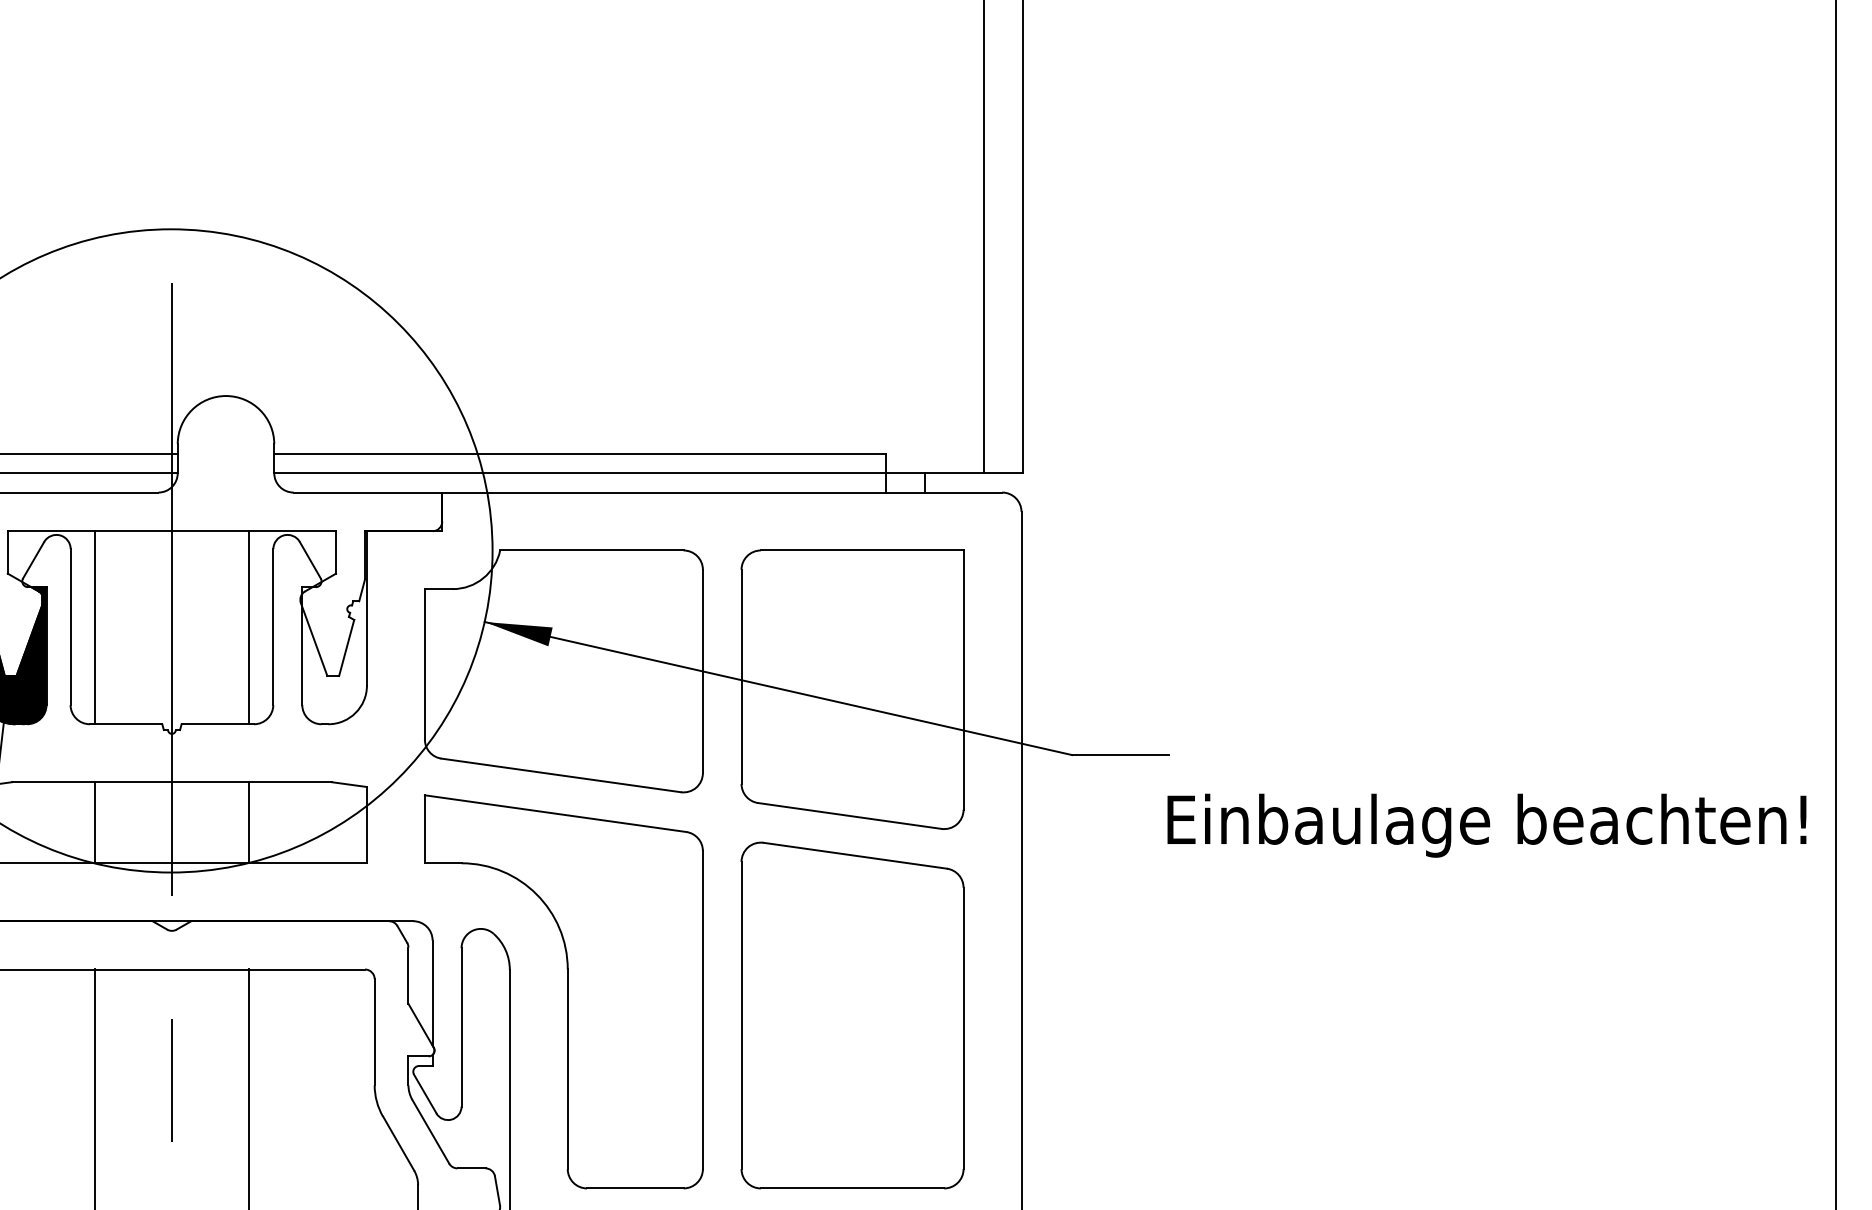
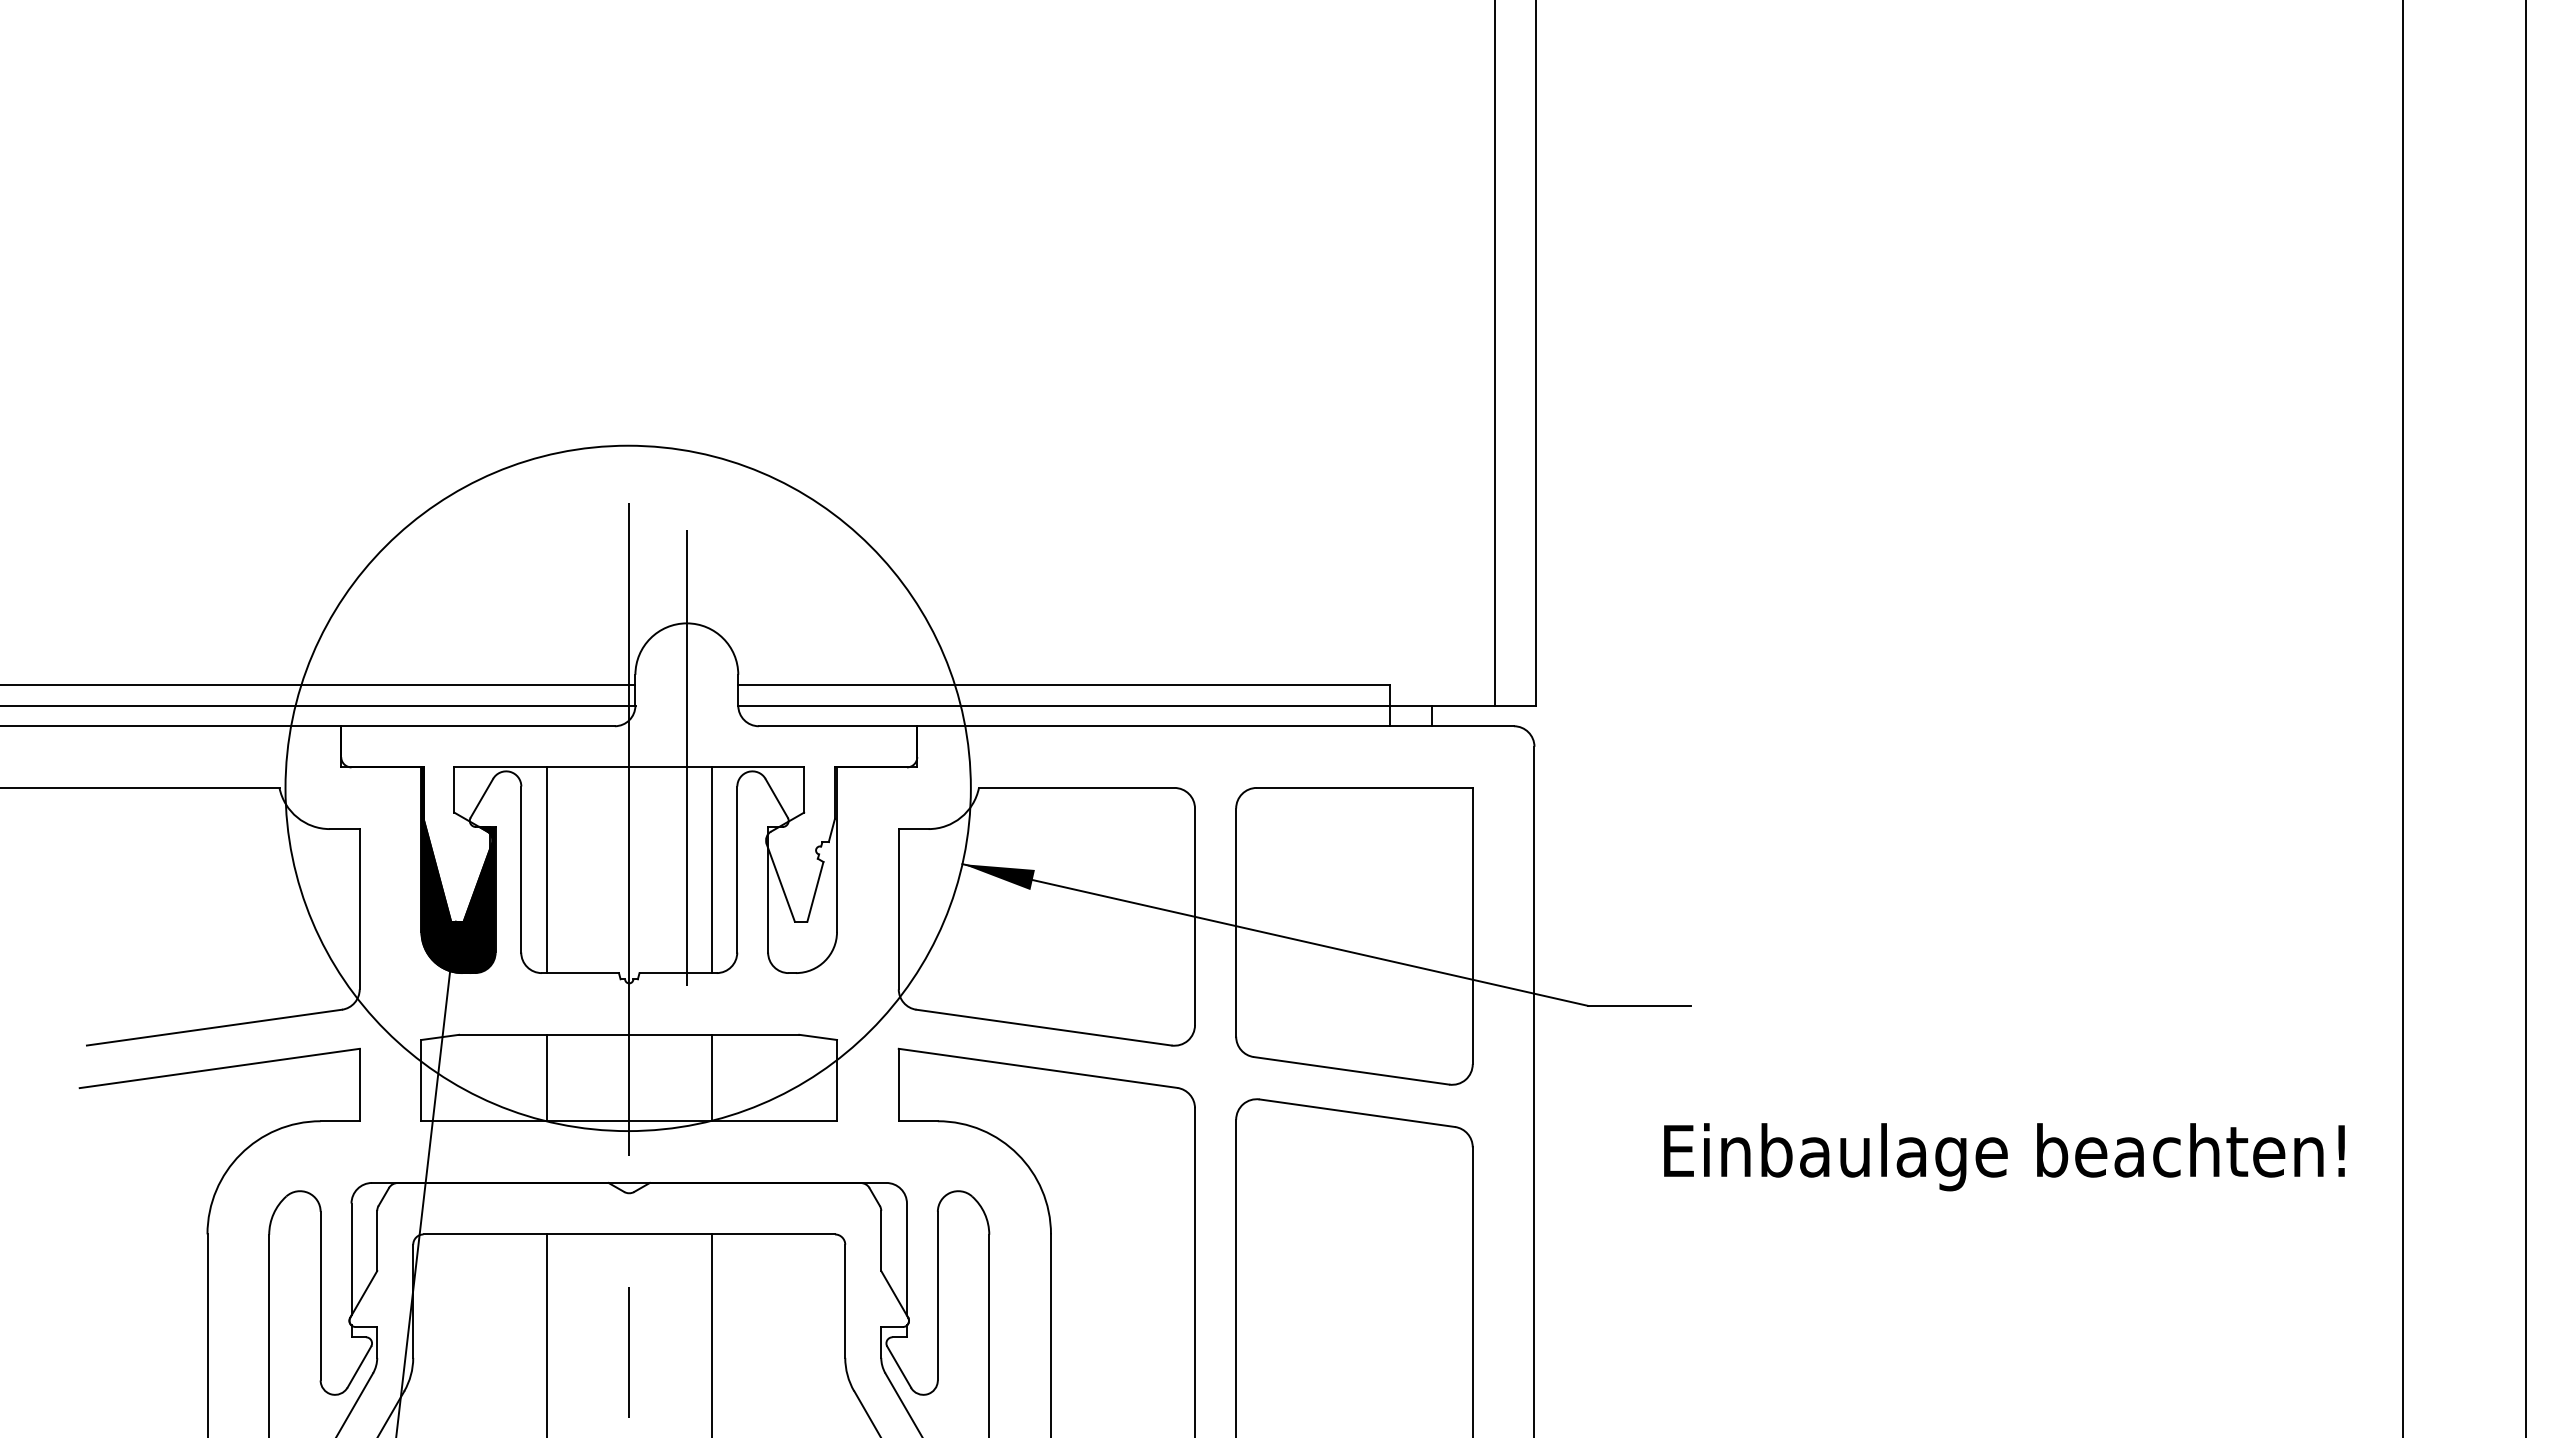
line: (225, 522) -> (686, 758), added
text: (1487, 825) -> (2004, 1157), moved

